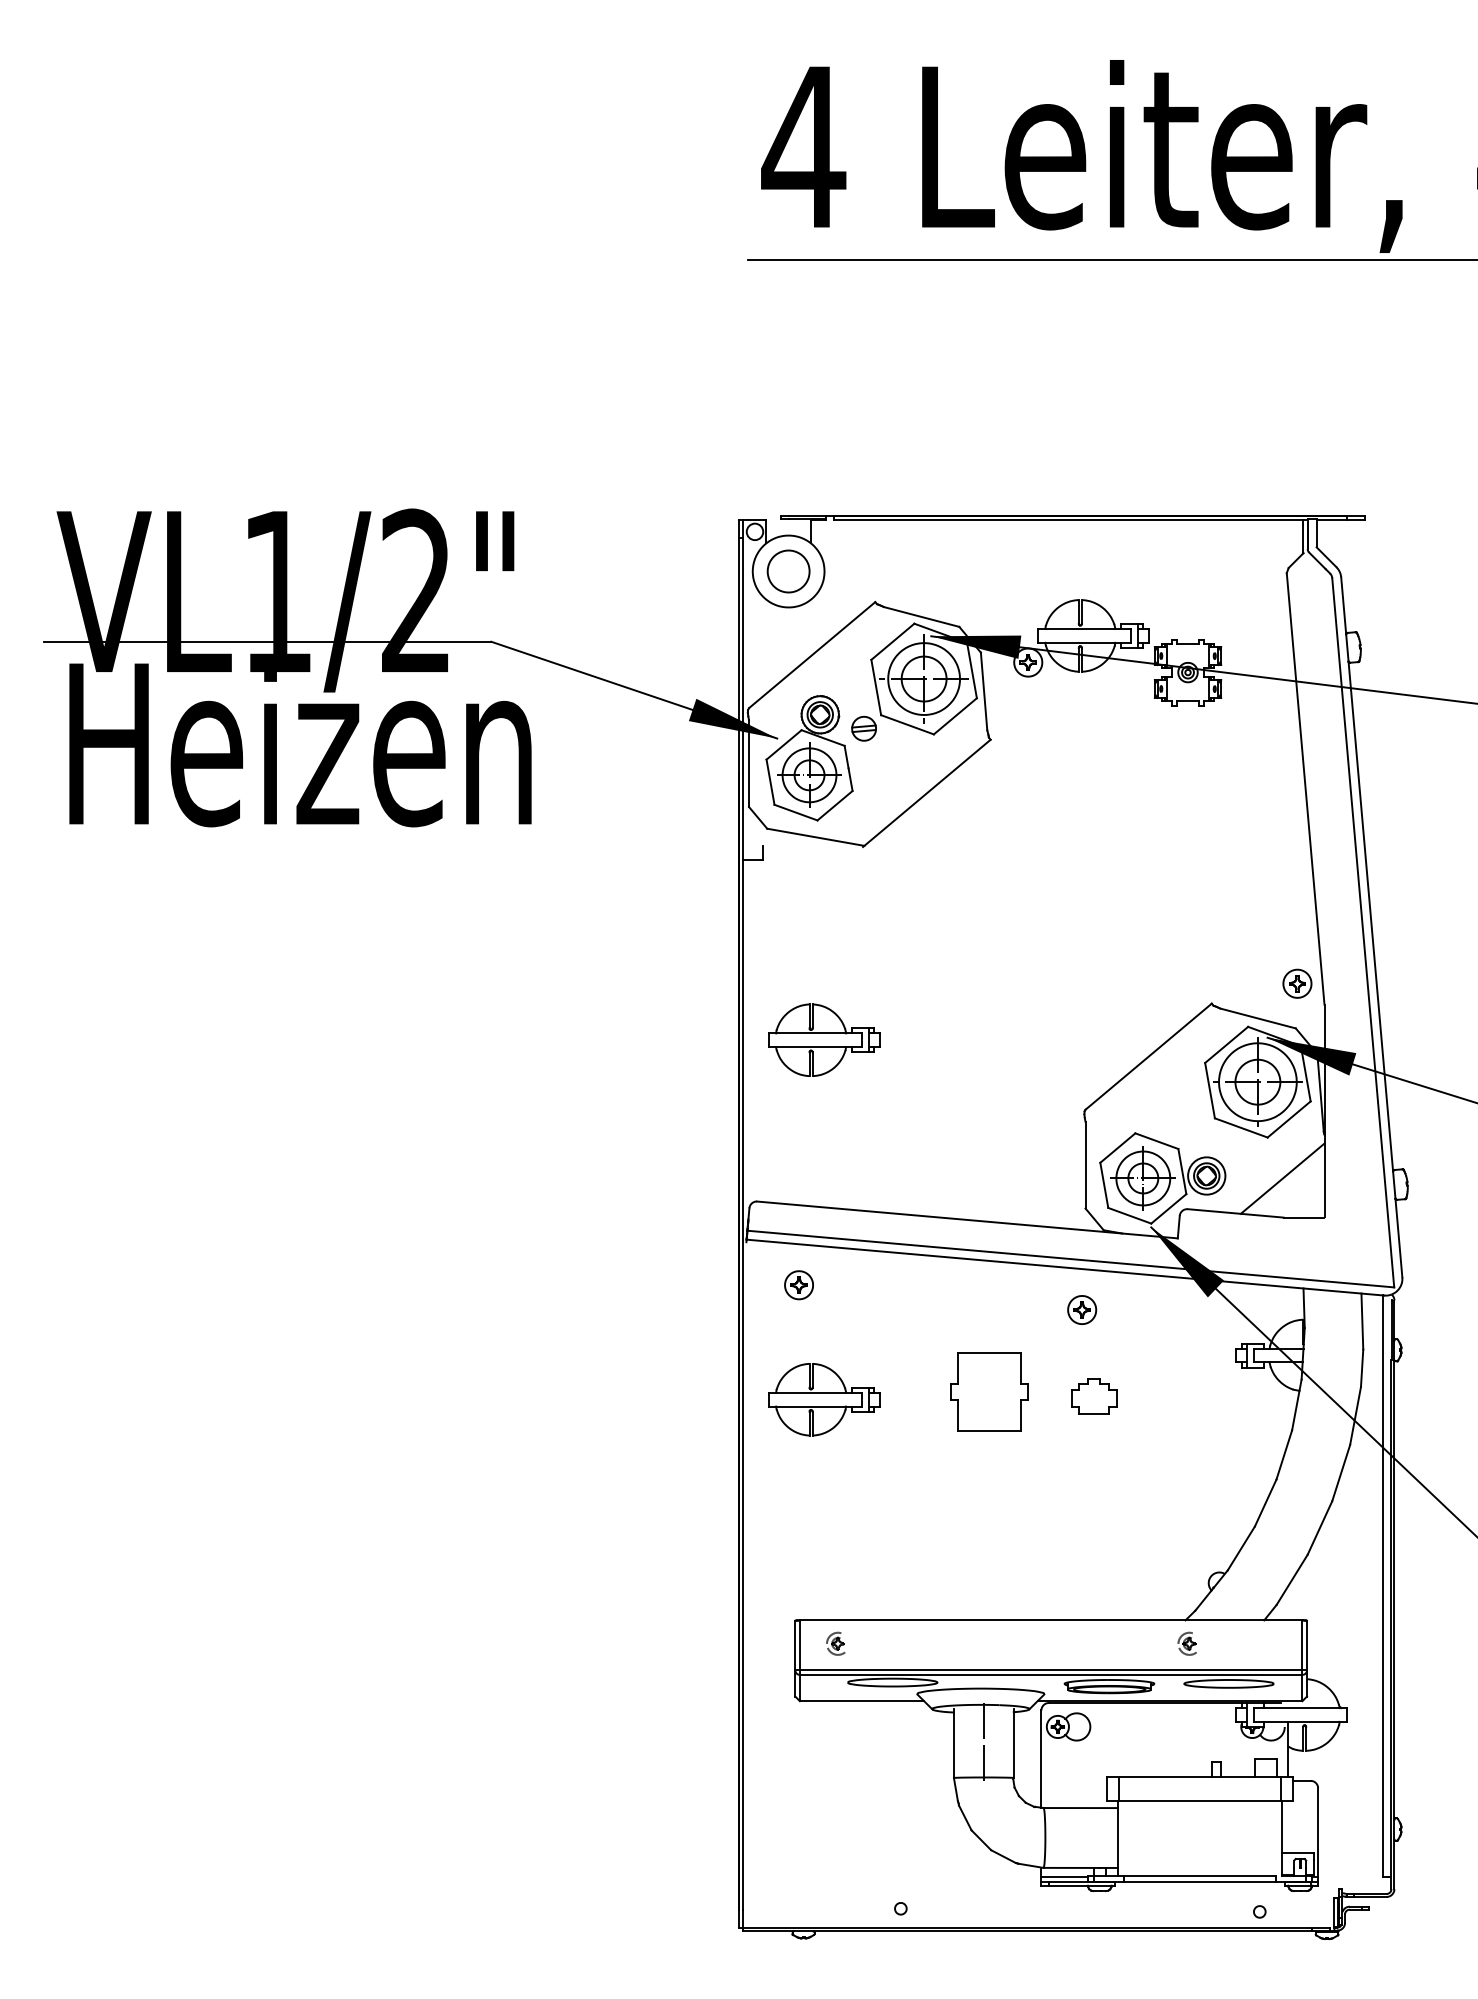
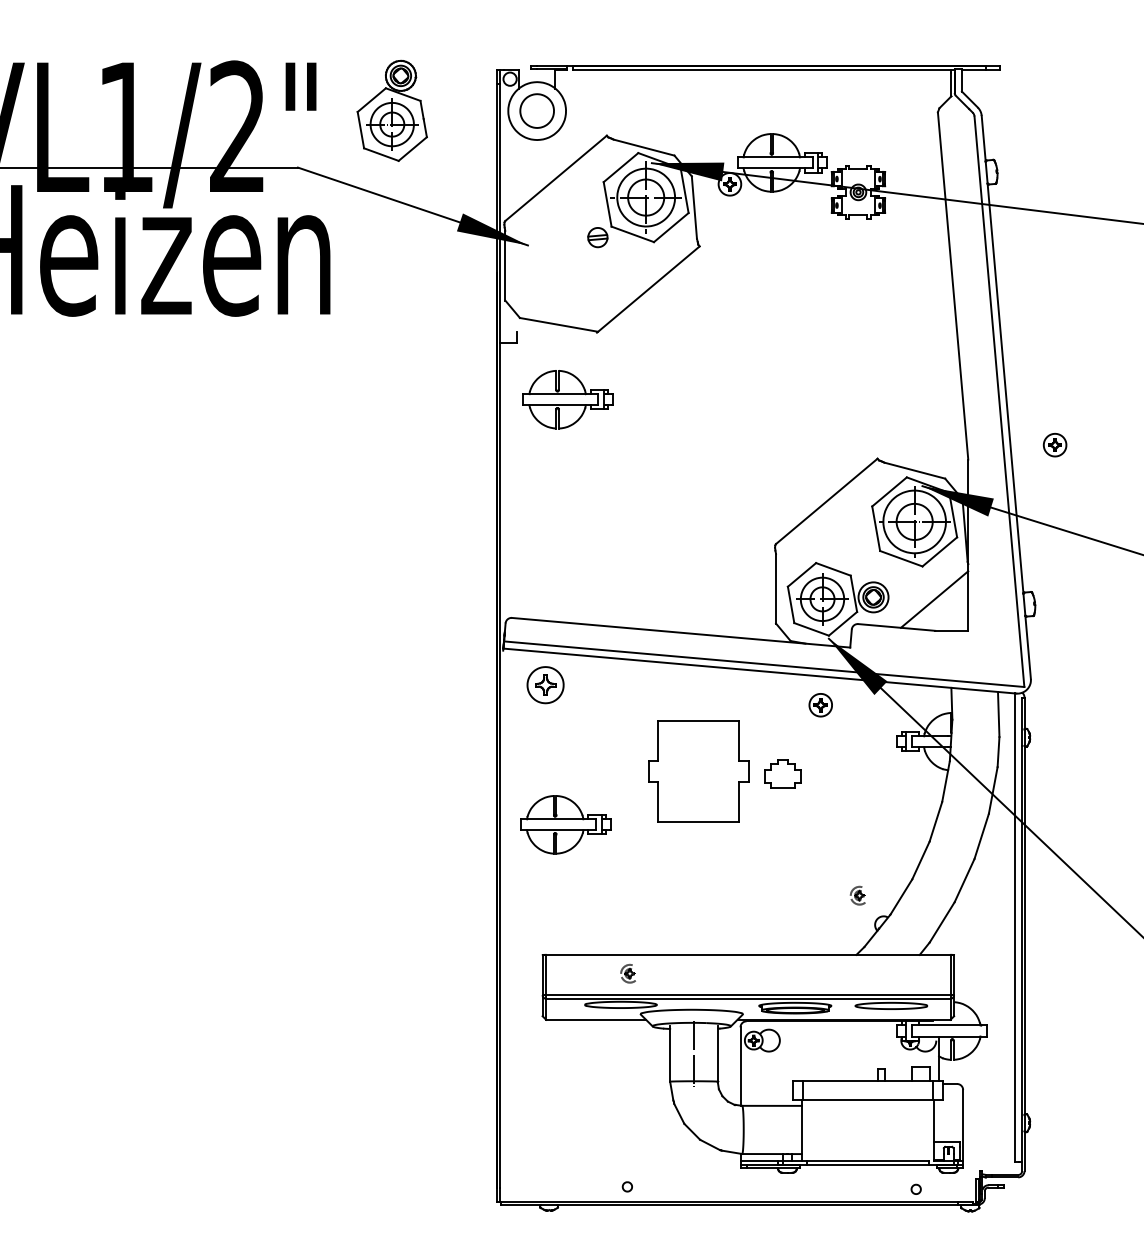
part: (809, 758) -> (392, 111), moved
part: (1297, 983) -> (1055, 444), moved
part: (824, 1039) -> (568, 399), moved
part: (798, 1285) -> (545, 685), size x1.6
part: (1082, 1309) -> (821, 704), moved
part: (989, 1391) -> (698, 770), size x1.6
part: (824, 1399) -> (566, 824), moved
part: (835, 1643) -> (627, 973), moved
part: (1186, 1643) -> (857, 895), moved

